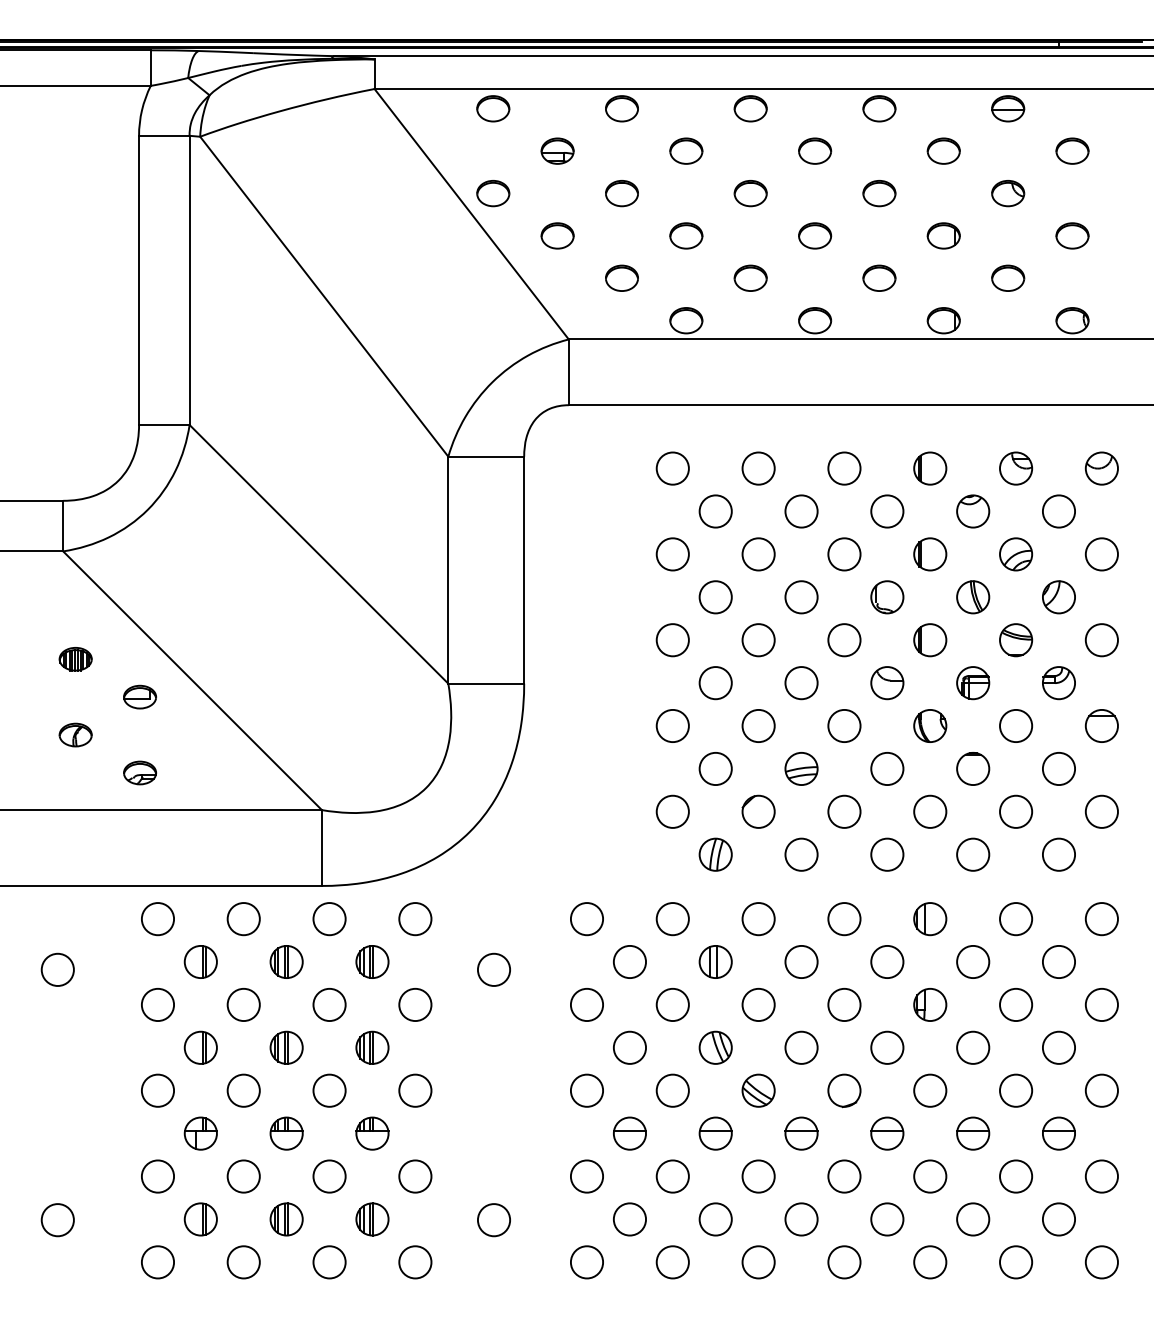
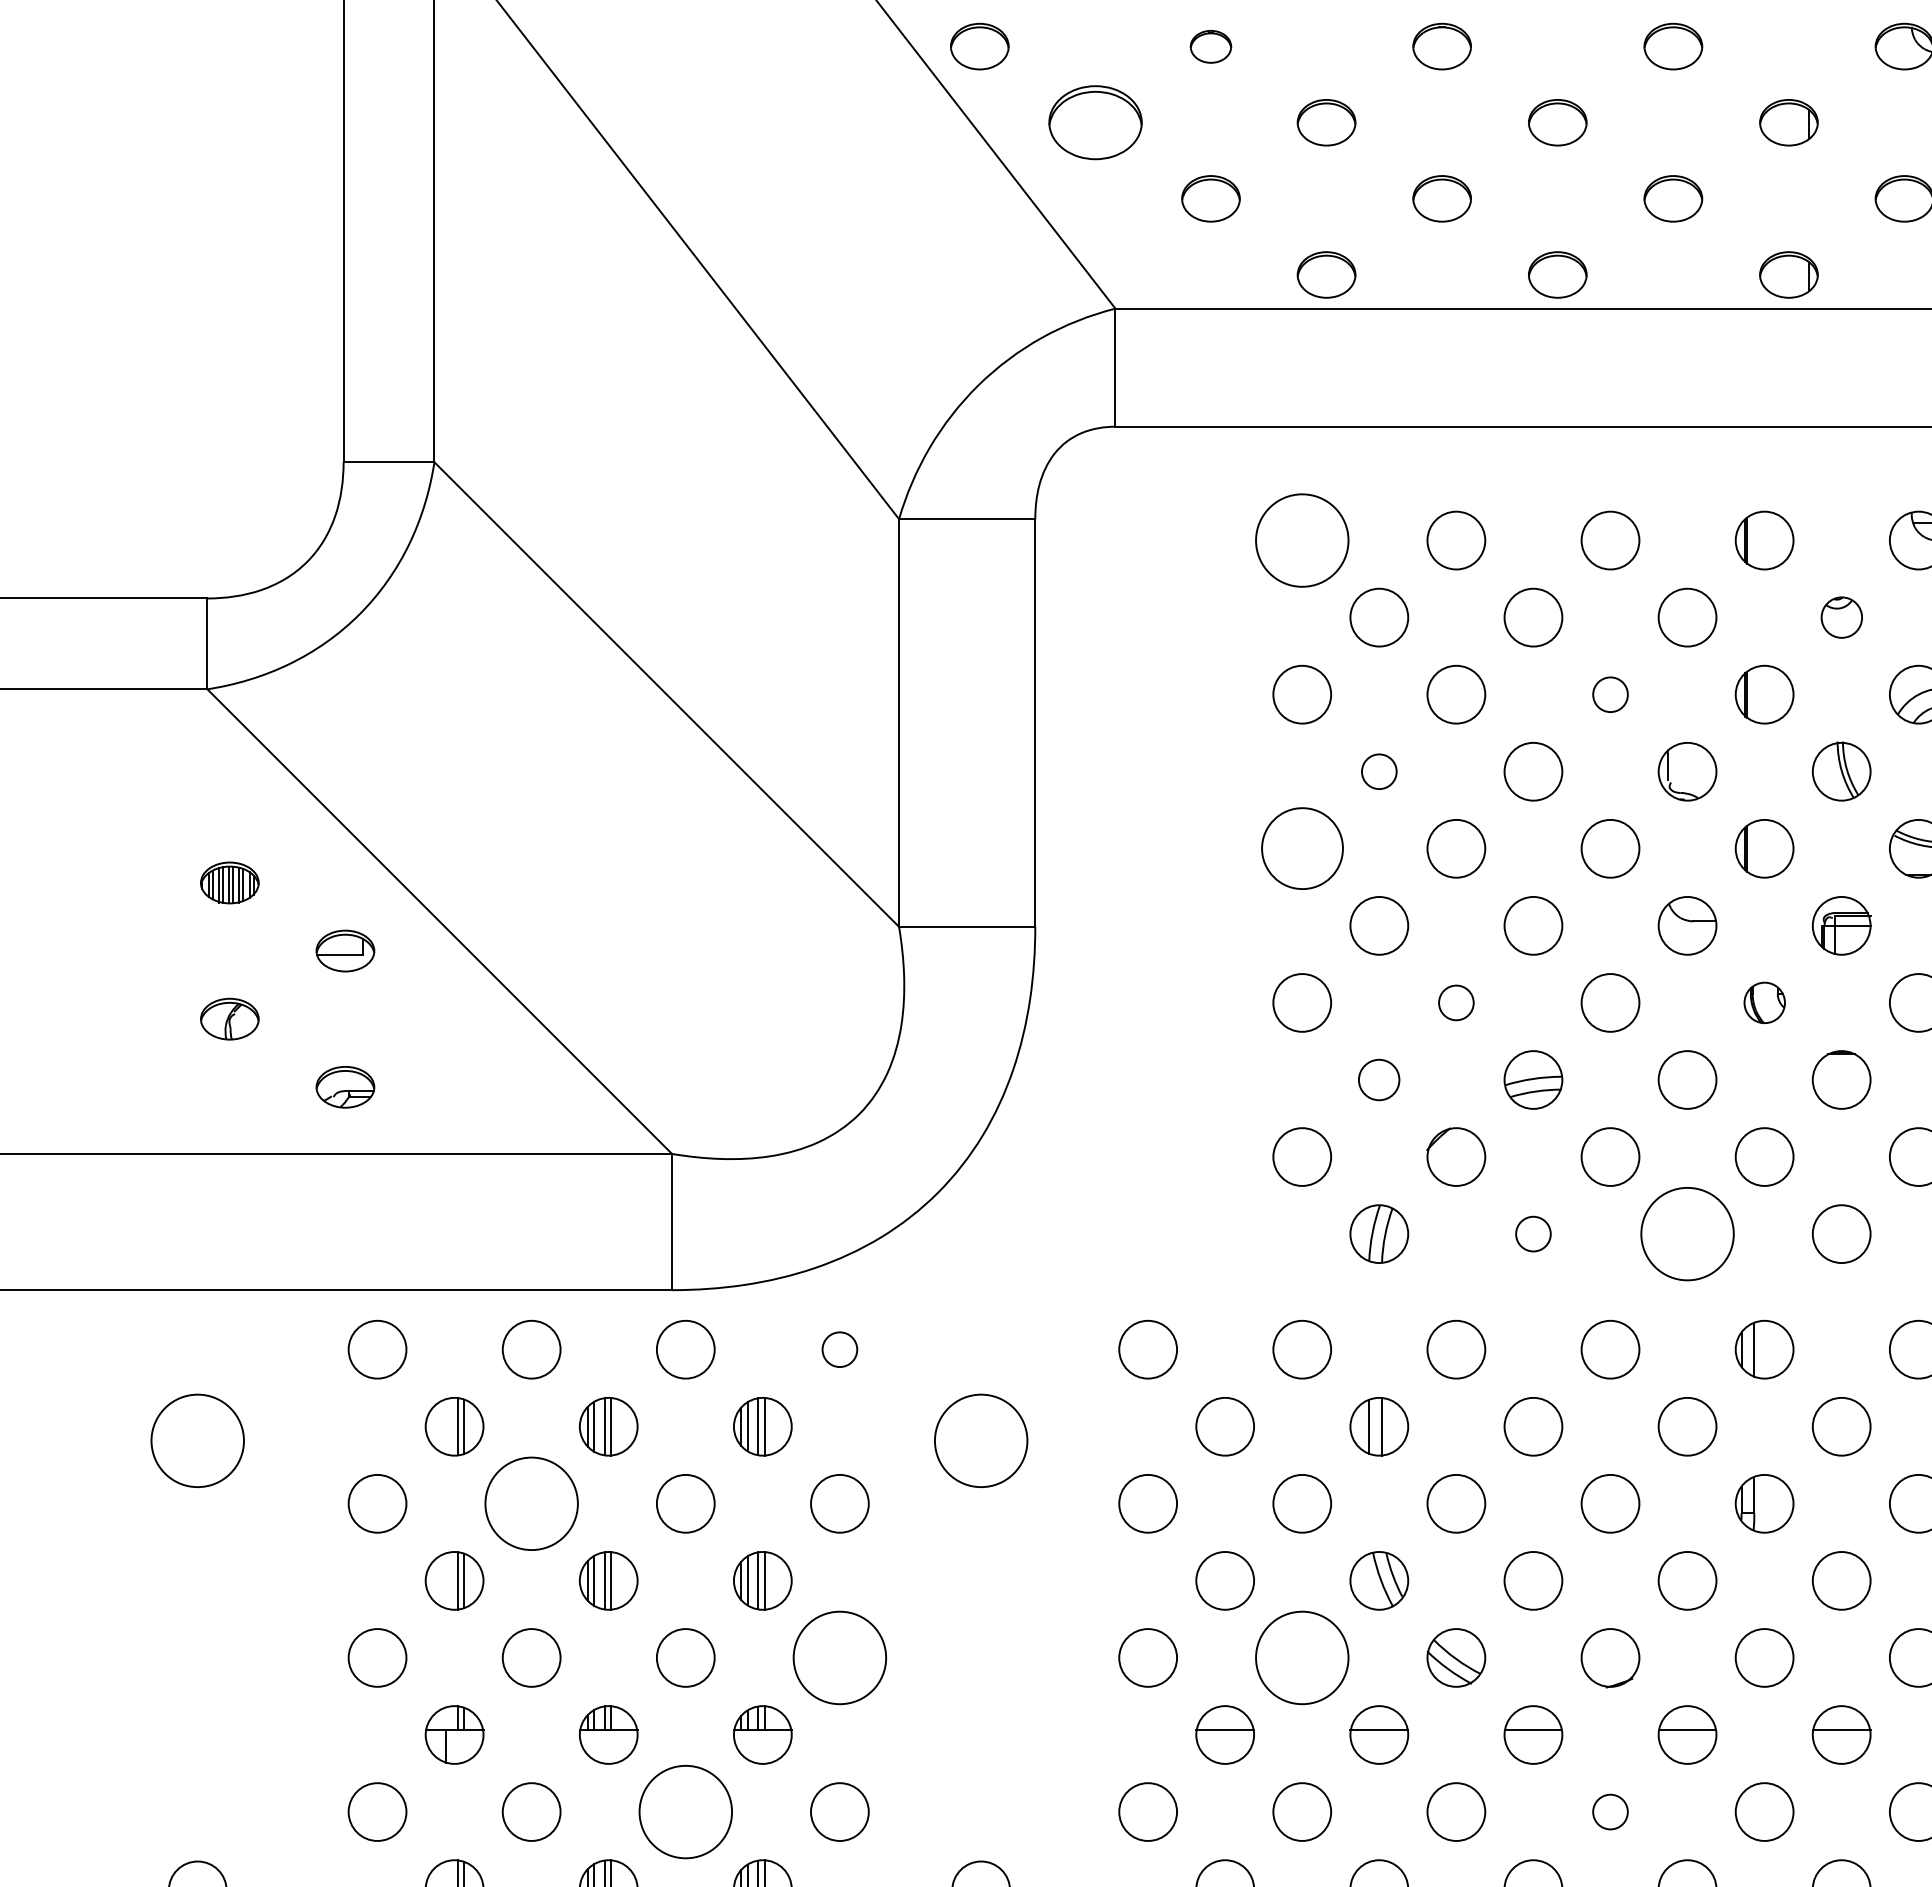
part: (621, 193) -> (1210, 46), size x0.7
part: (557, 235) -> (1095, 121), size x1.6
circle: (672, 468) -> (1301, 540), size x1.6
part: (973, 511) -> (1842, 617), size x0.7
circle: (844, 554) -> (1610, 694), size x0.6
circle: (715, 597) -> (1378, 772), size x0.6
circle: (672, 640) -> (1301, 849), size x1.4
circle: (758, 725) -> (1456, 1001), size x0.6
part: (930, 725) -> (1765, 1001), size x0.7
circle: (715, 768) -> (1378, 1079), size x0.7
circle: (801, 854) -> (1533, 1233), size x0.6
circle: (887, 854) -> (1687, 1233), size x1.6
circle: (415, 919) -> (840, 1350), size x0.6
circle: (57, 969) -> (197, 1440), size x1.6
circle: (493, 969) -> (980, 1440), size x1.6
circle: (243, 1004) -> (531, 1503), size x1.6
circle: (415, 1090) -> (840, 1657), size x1.6
circle: (672, 1090) -> (1301, 1657), size x1.6
circle: (329, 1176) -> (685, 1811), size x1.6
circle: (844, 1176) -> (1610, 1811), size x0.6

